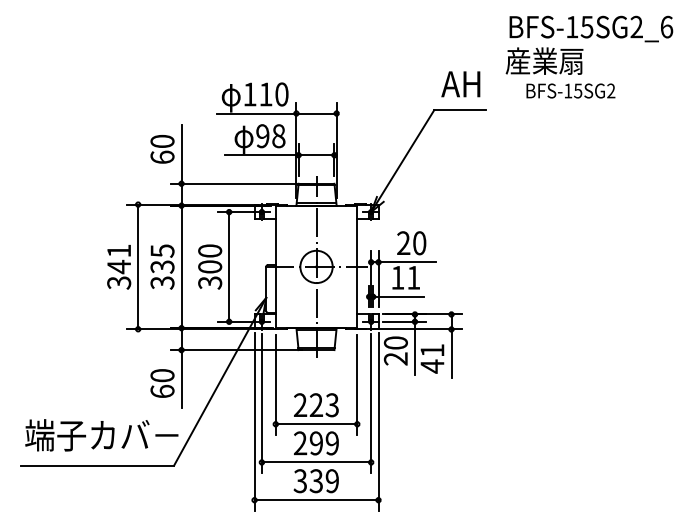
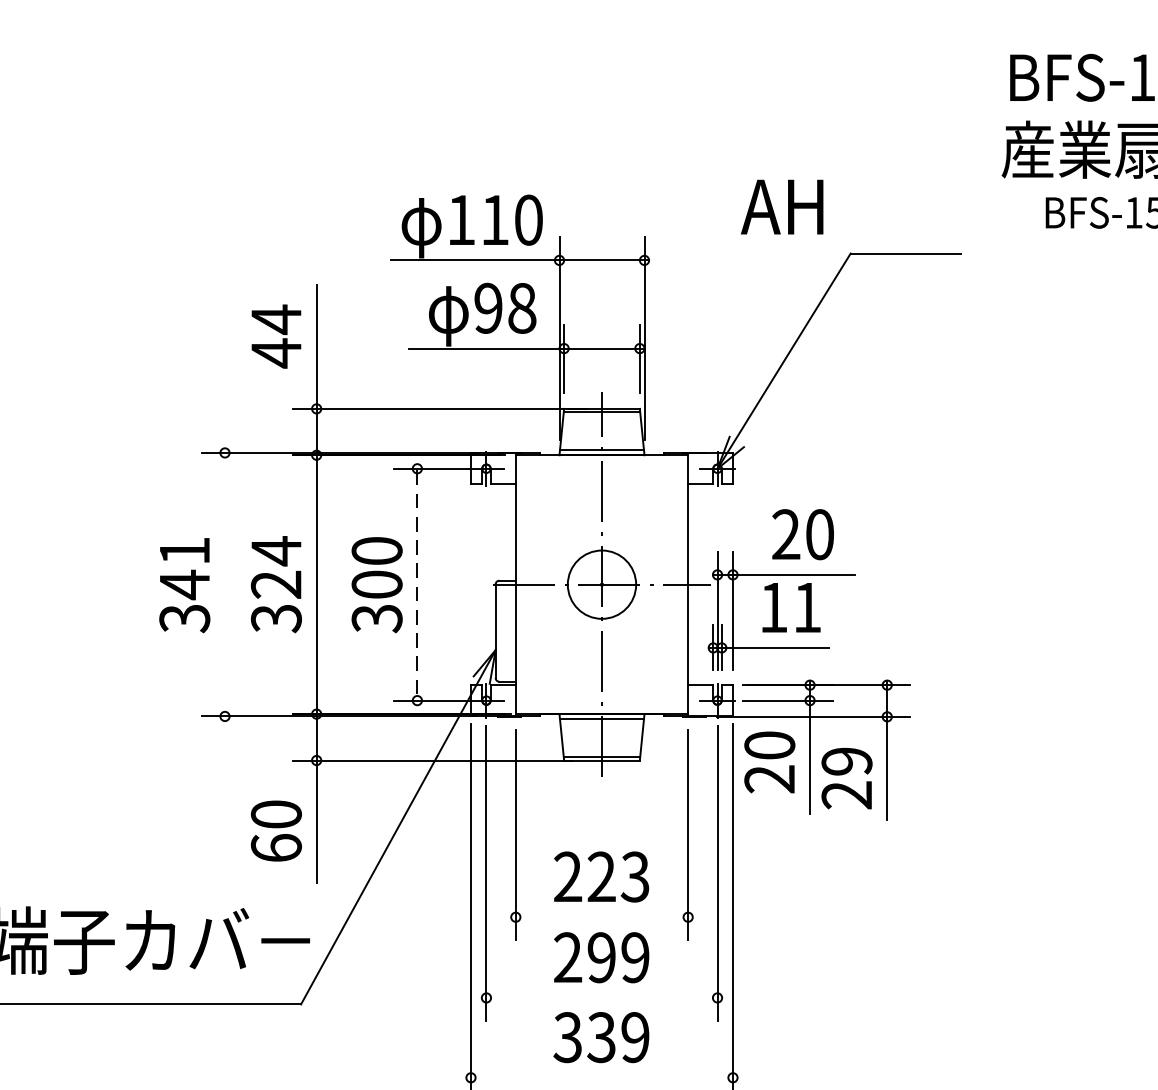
text: (460, 84) -> (781, 207), moved
text: (162, 149) -> (276, 336), 60 -> 44
text: (162, 258) -> (276, 566), 335 -> 324
line: (138, 266) -> (225, 583), removed
line: (229, 267) -> (417, 585), solid -> dashed
text: (432, 358) -> (847, 778), 41 -> 29
line: (316, 424) -> (601, 917), removed
line: (316, 462) -> (601, 998), removed
line: (316, 500) -> (601, 1078), removed

